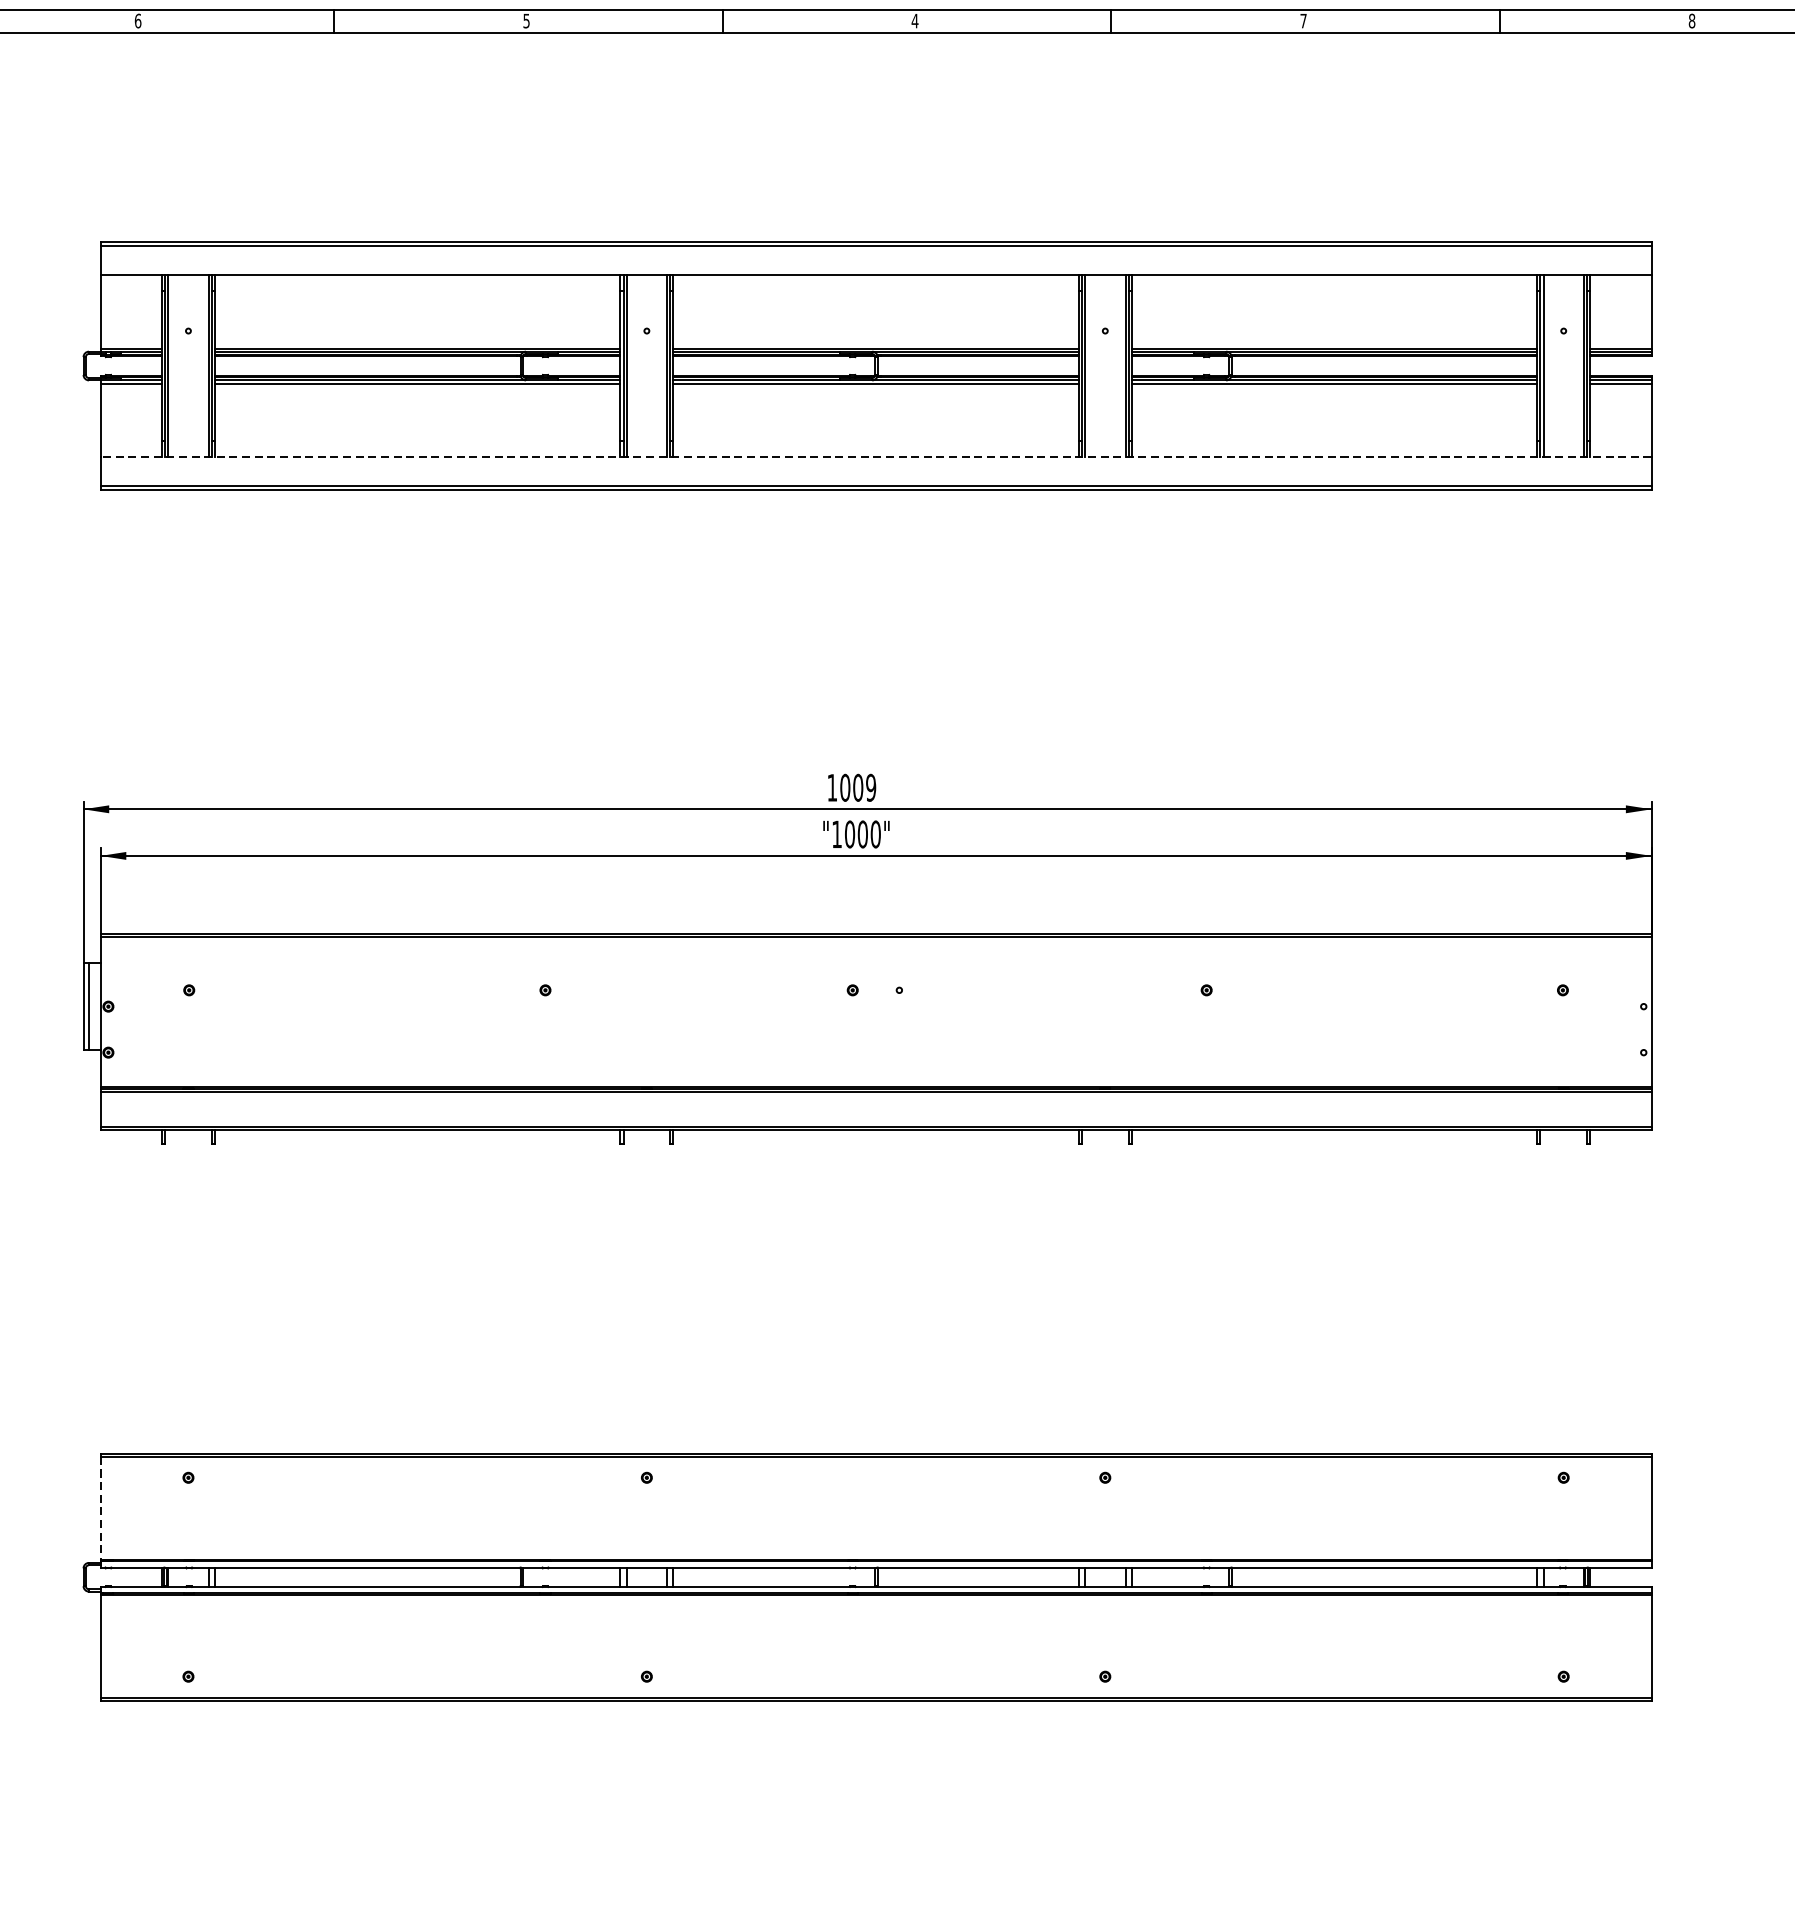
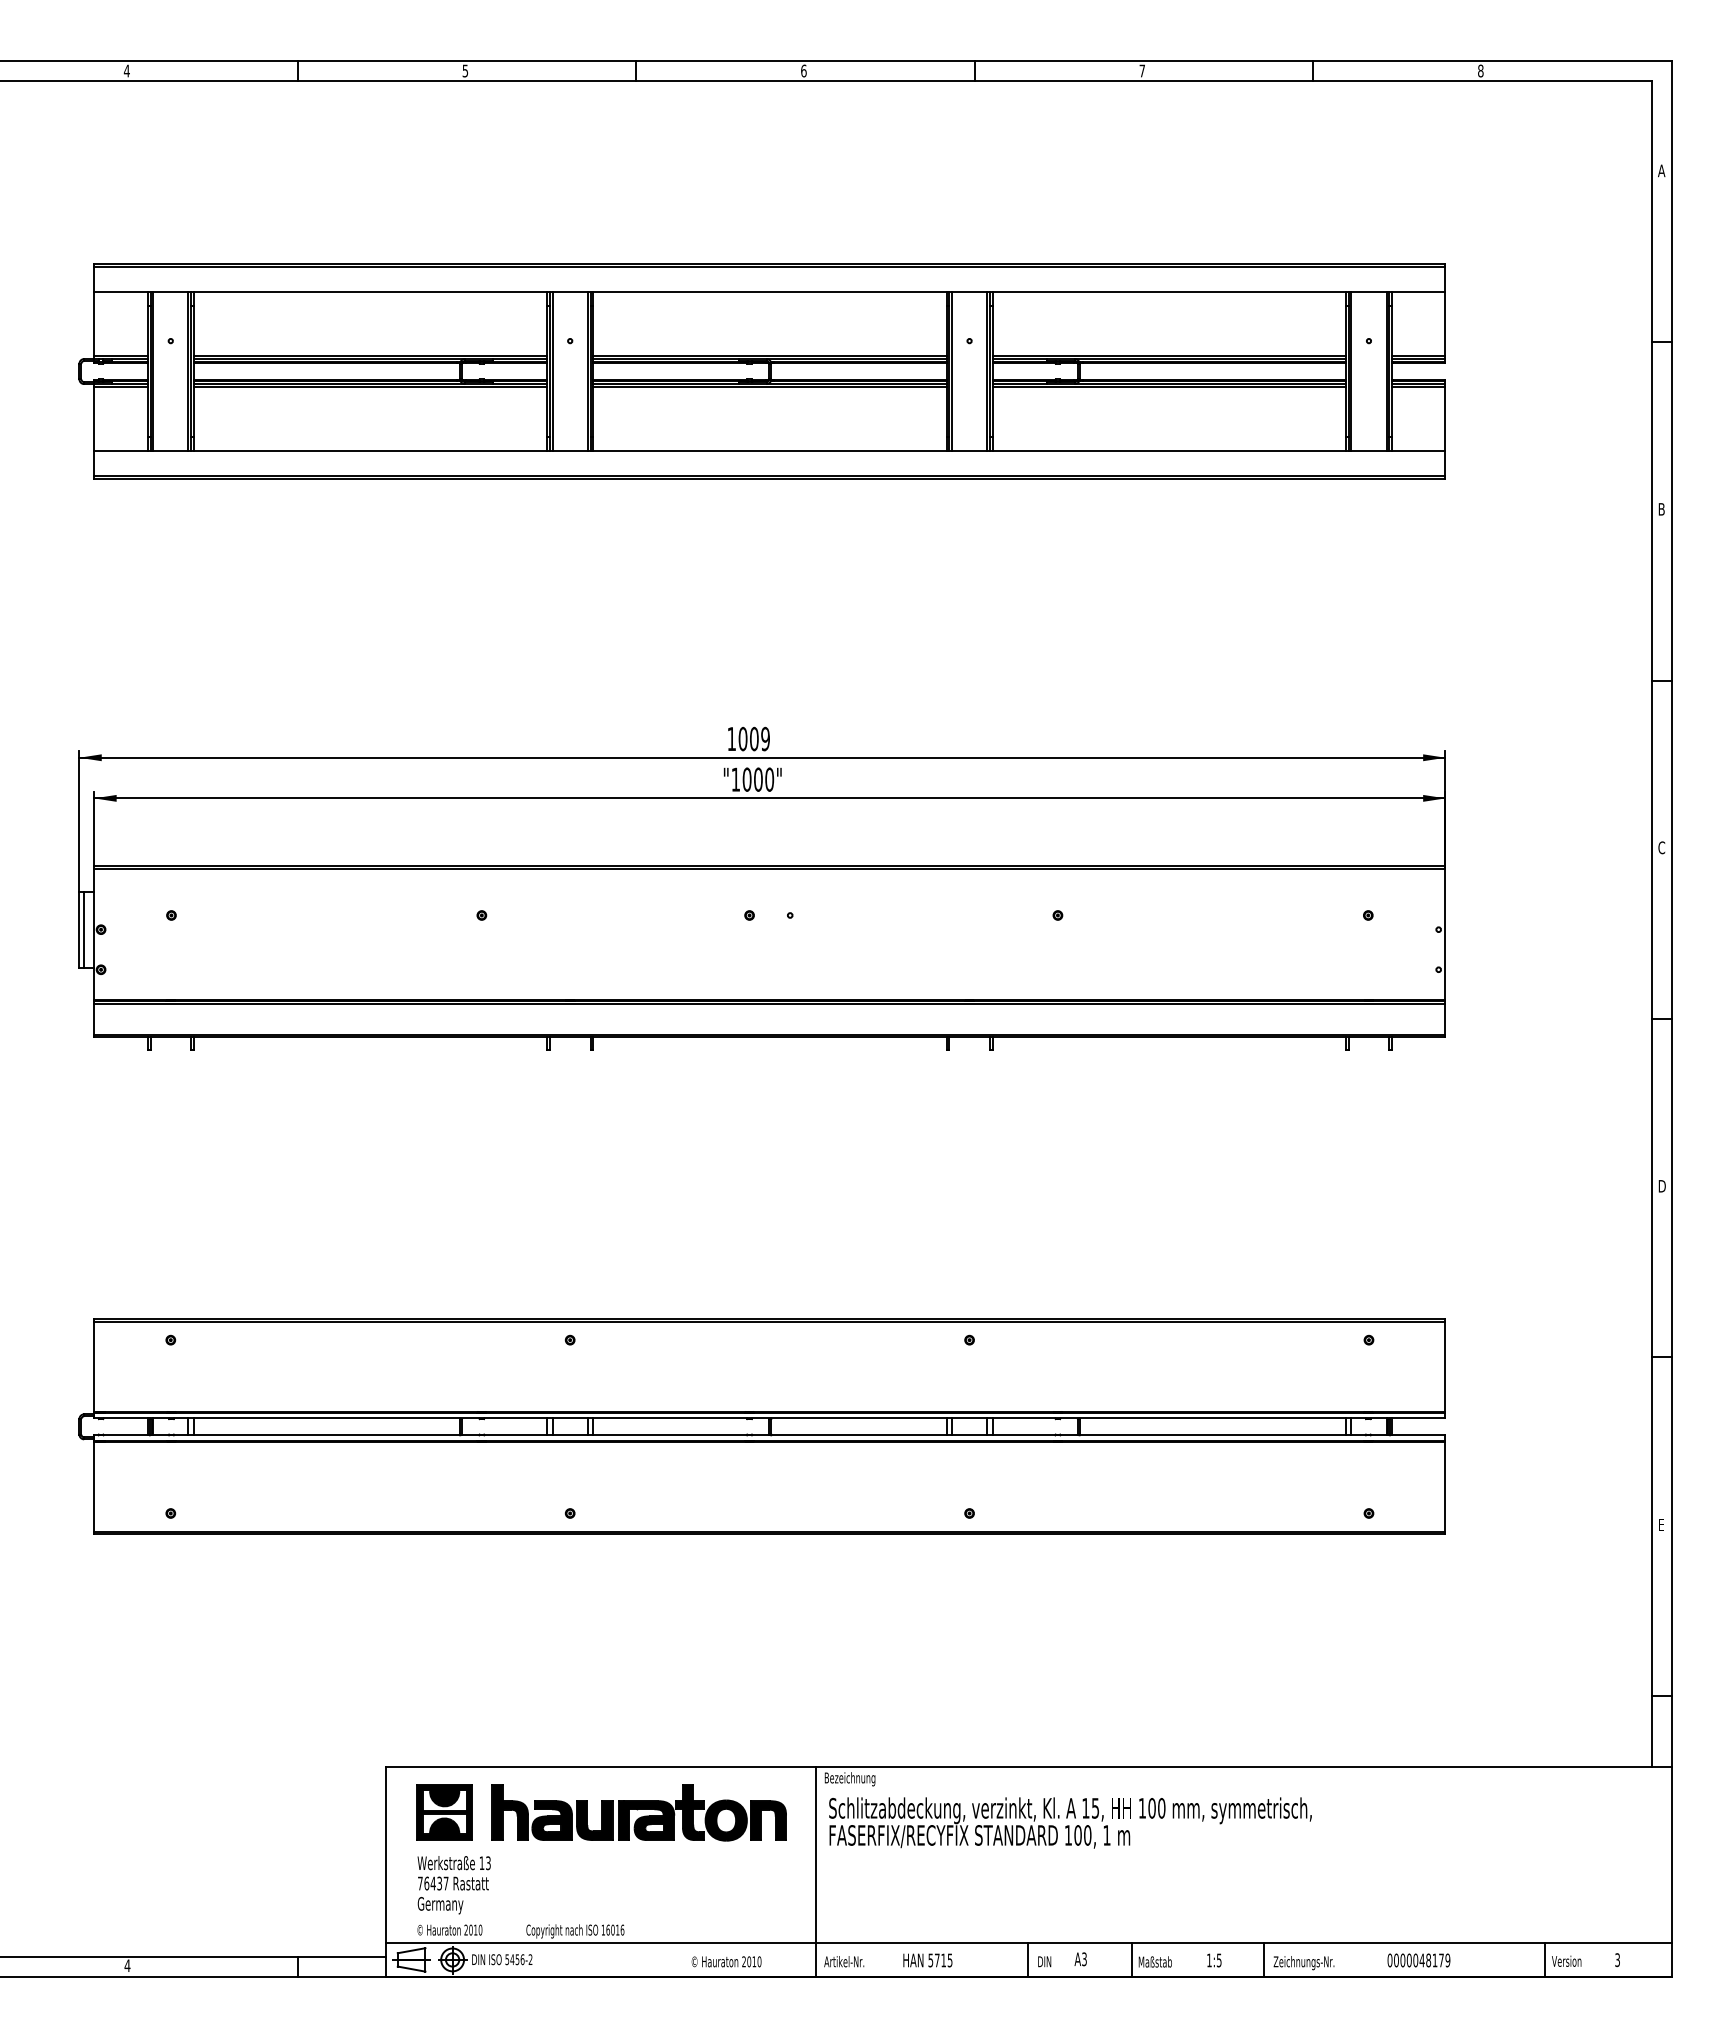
text: (137, 20) -> (126, 70), 6 -> 4
text: (914, 20) -> (803, 70), 4 -> 6
line: (875, 456) -> (769, 450), dashed -> solid
line: (100, 1508) -> (94, 1366), dashed -> solid

